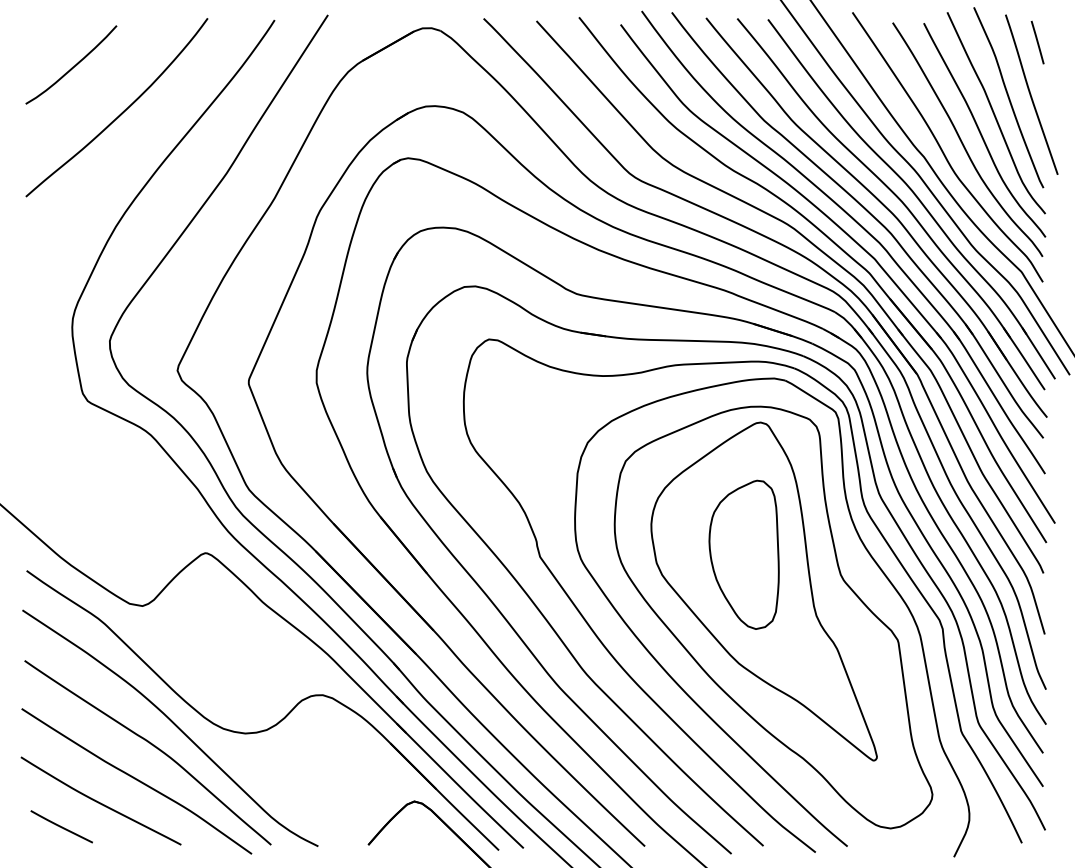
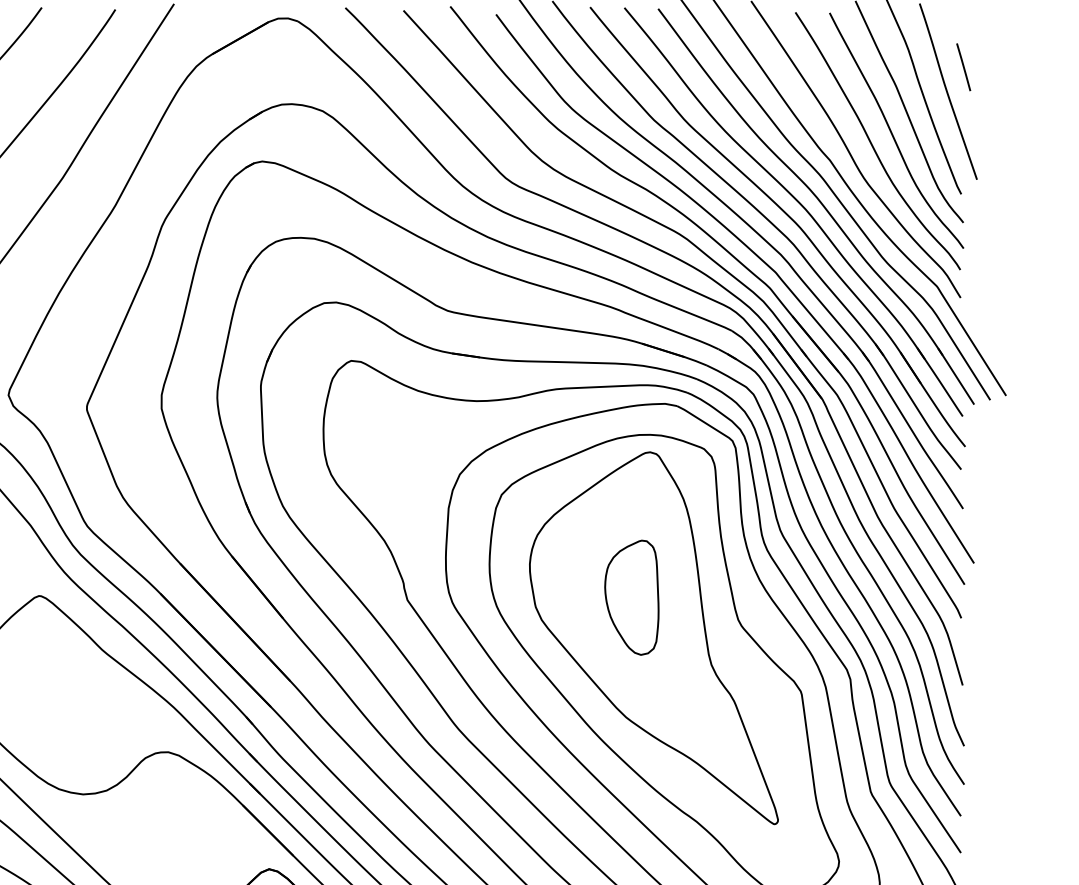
line: (1037, 42) -> (963, 67), moved
part: (743, 554) -> (631, 597), size x0.7

